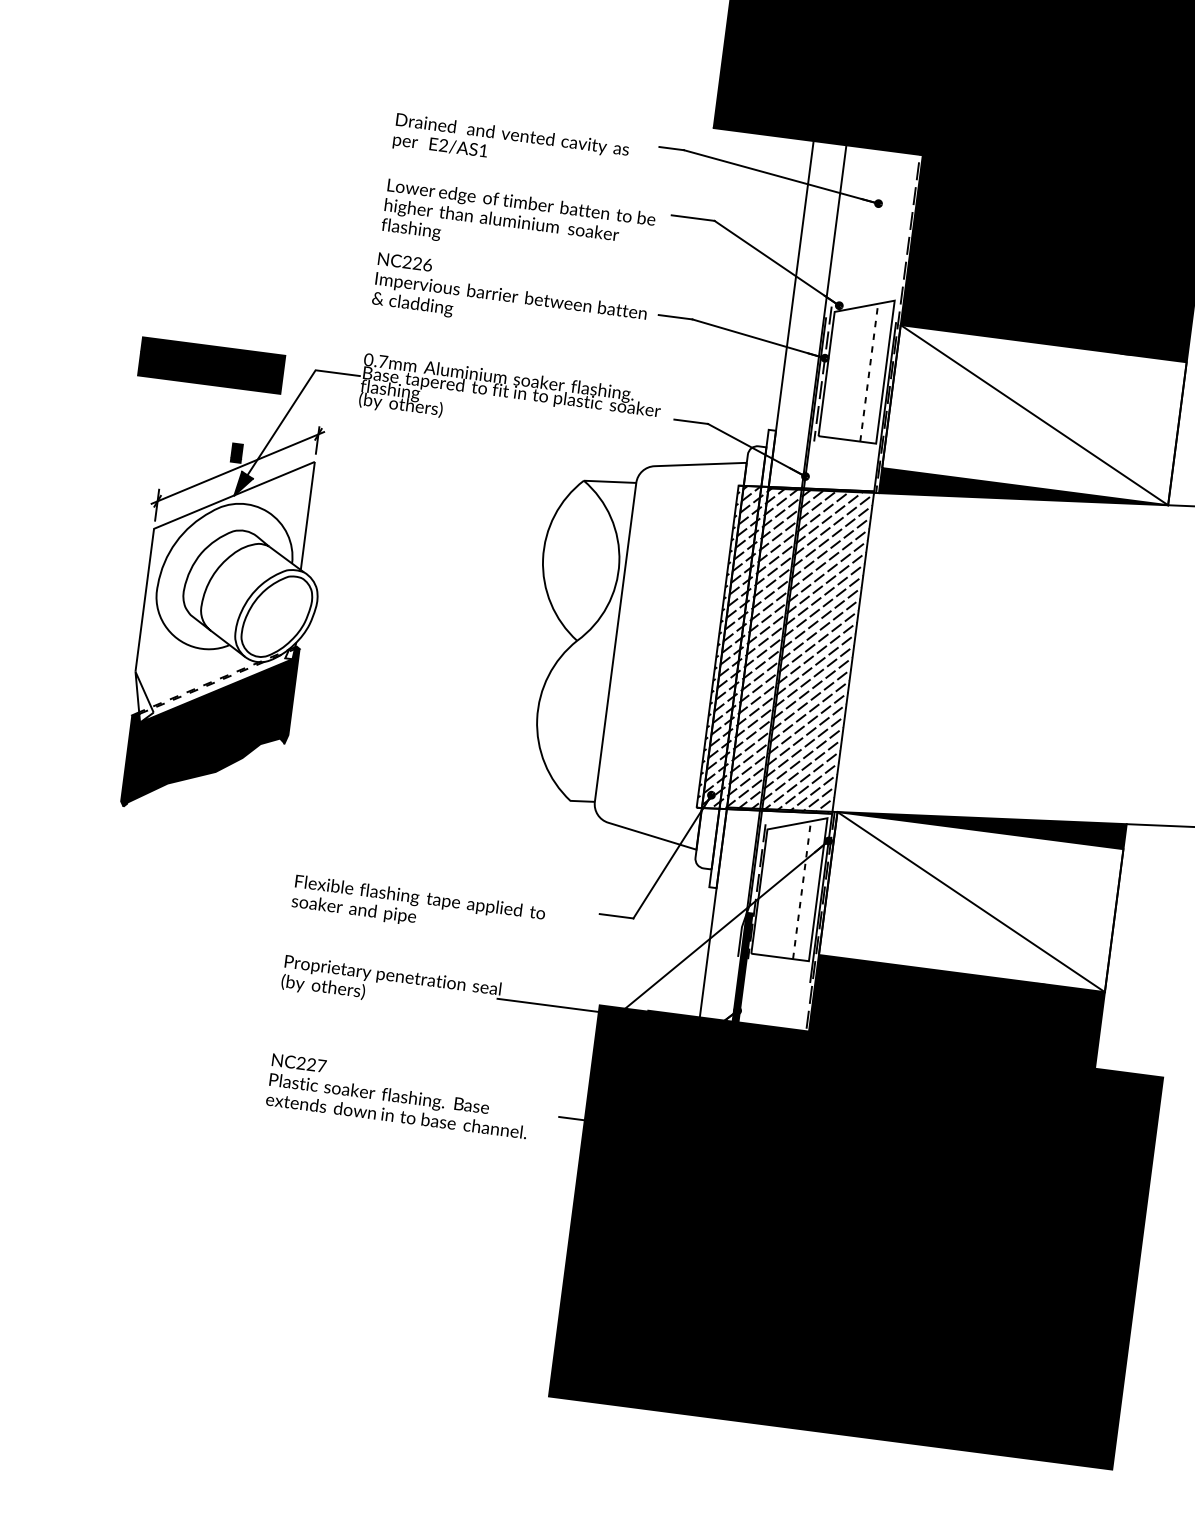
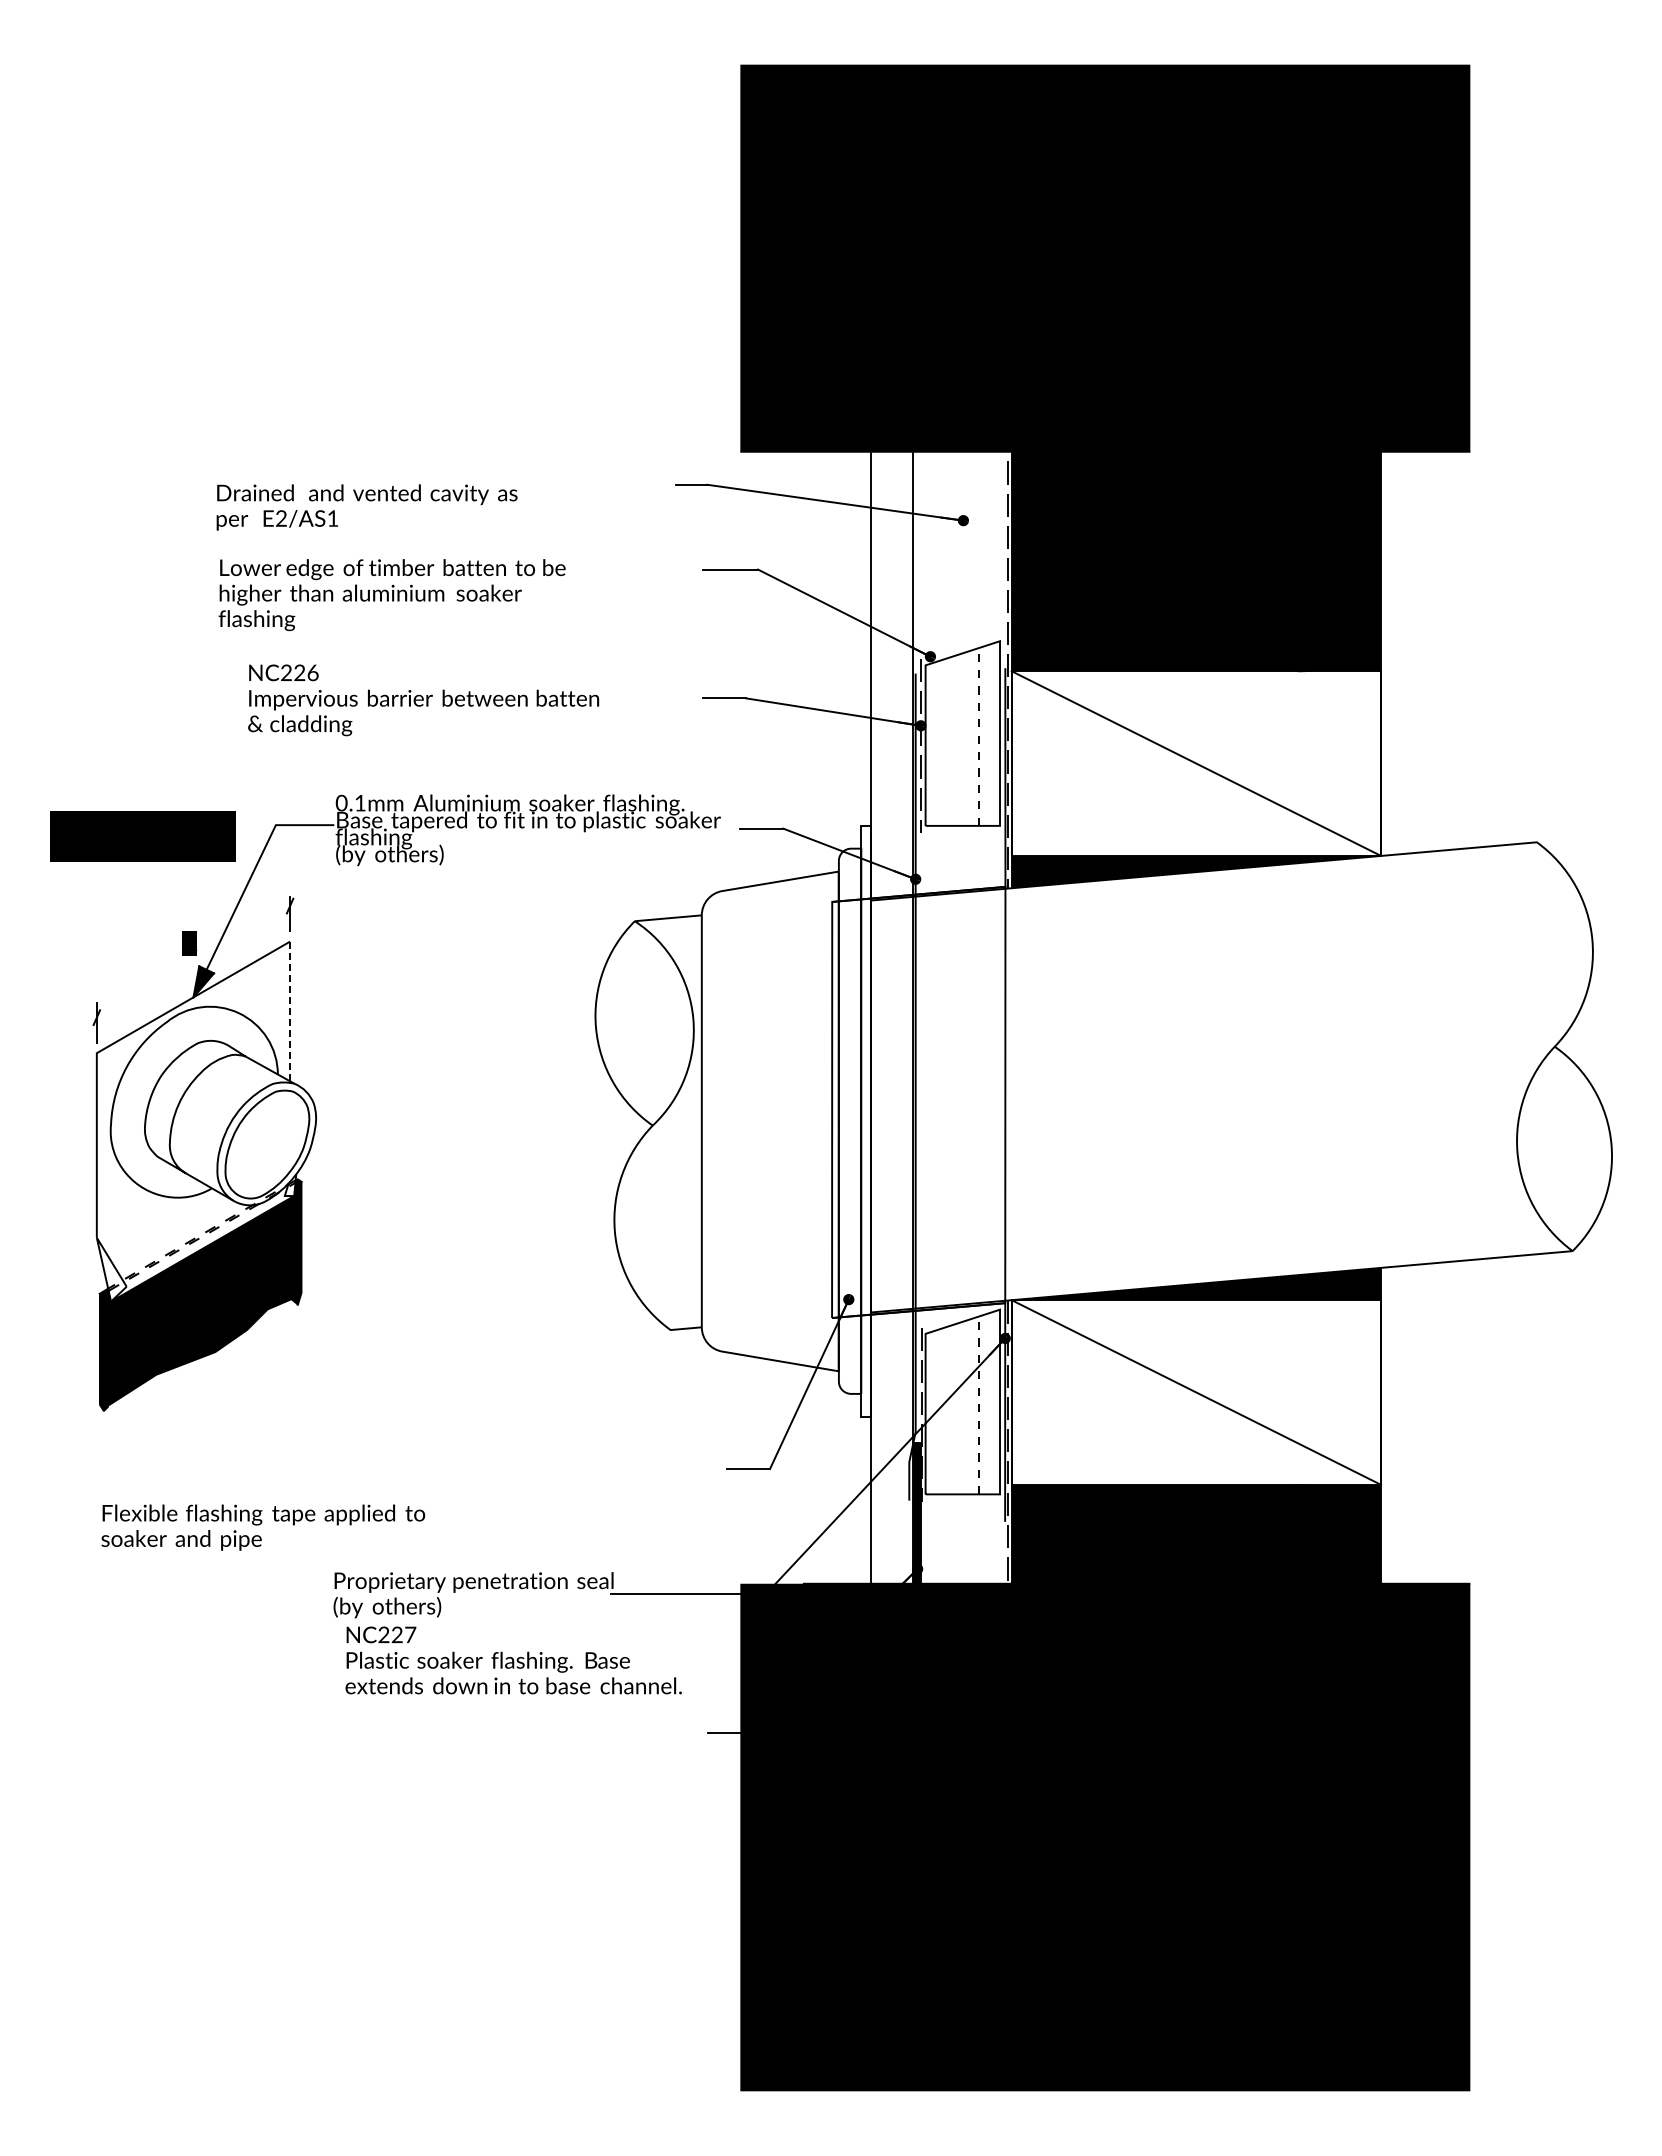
text: (510, 145) -> (366, 507), moved
text: (517, 223) -> (391, 595), moved
text: (510, 297) -> (423, 700), moved
text: (383, 362) -> (360, 803), 0.7mm -> 0.1mm
line: (237, 467) -> (192, 961), removed
line: (308, 516) -> (290, 1011), solid -> dashed
hatch: (785, 649) -> (918, 1102), removed
text: (418, 908) -> (263, 1527), moved
text: (398, 1096) -> (513, 1660), moved

